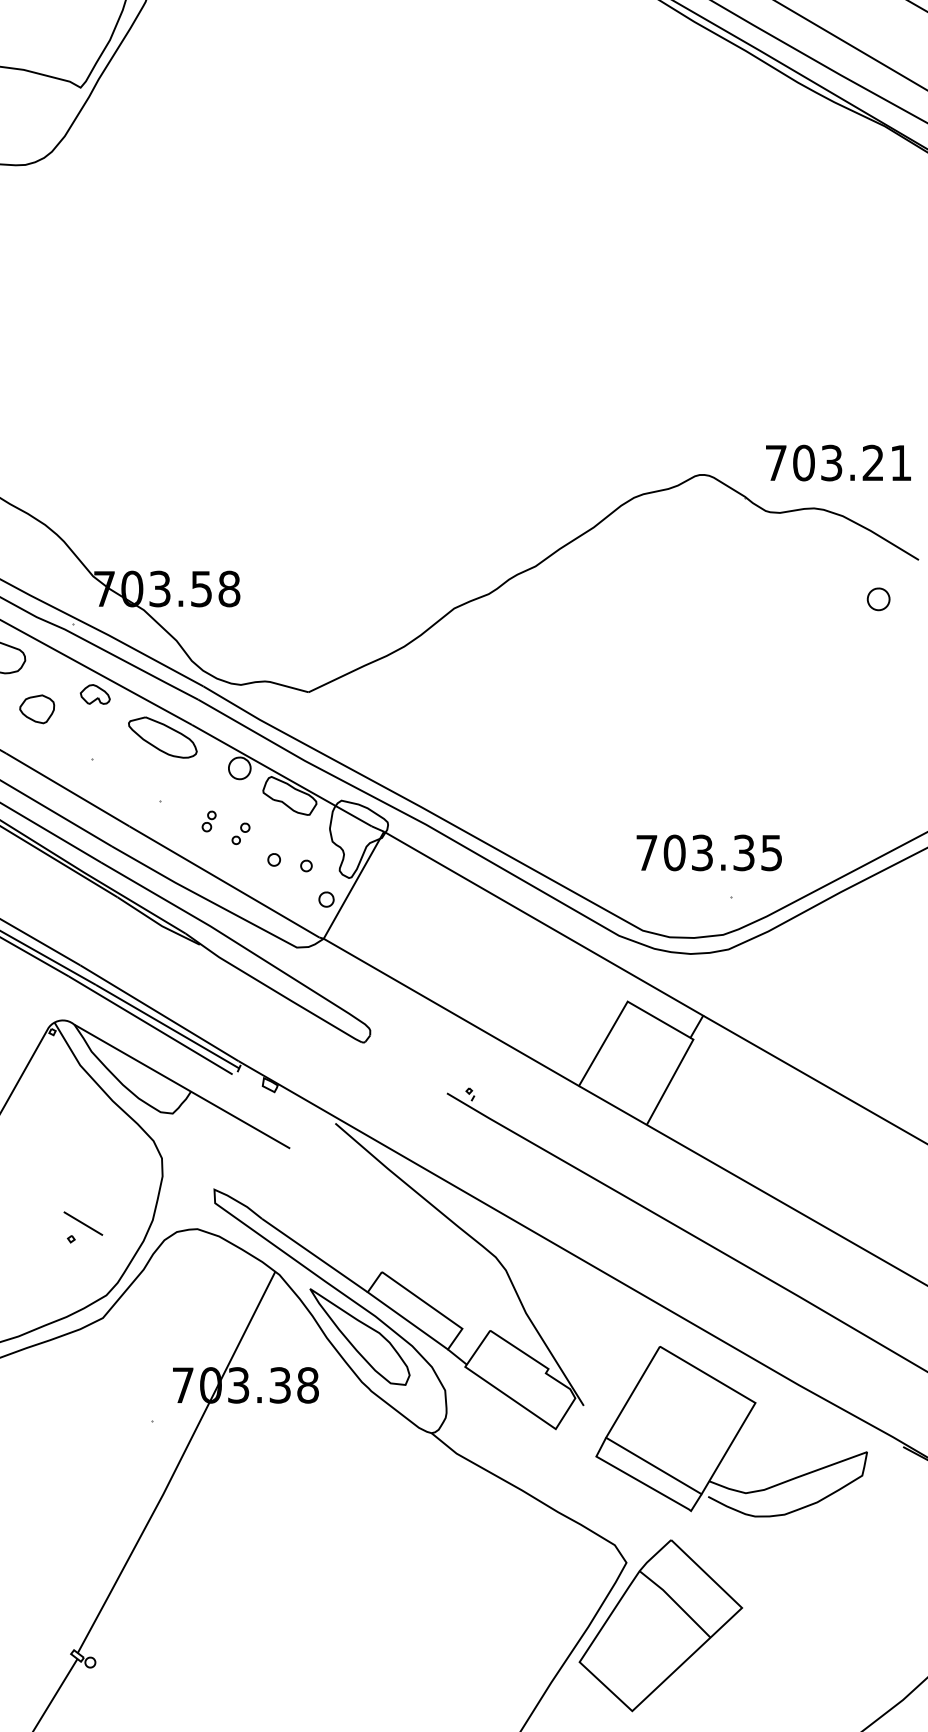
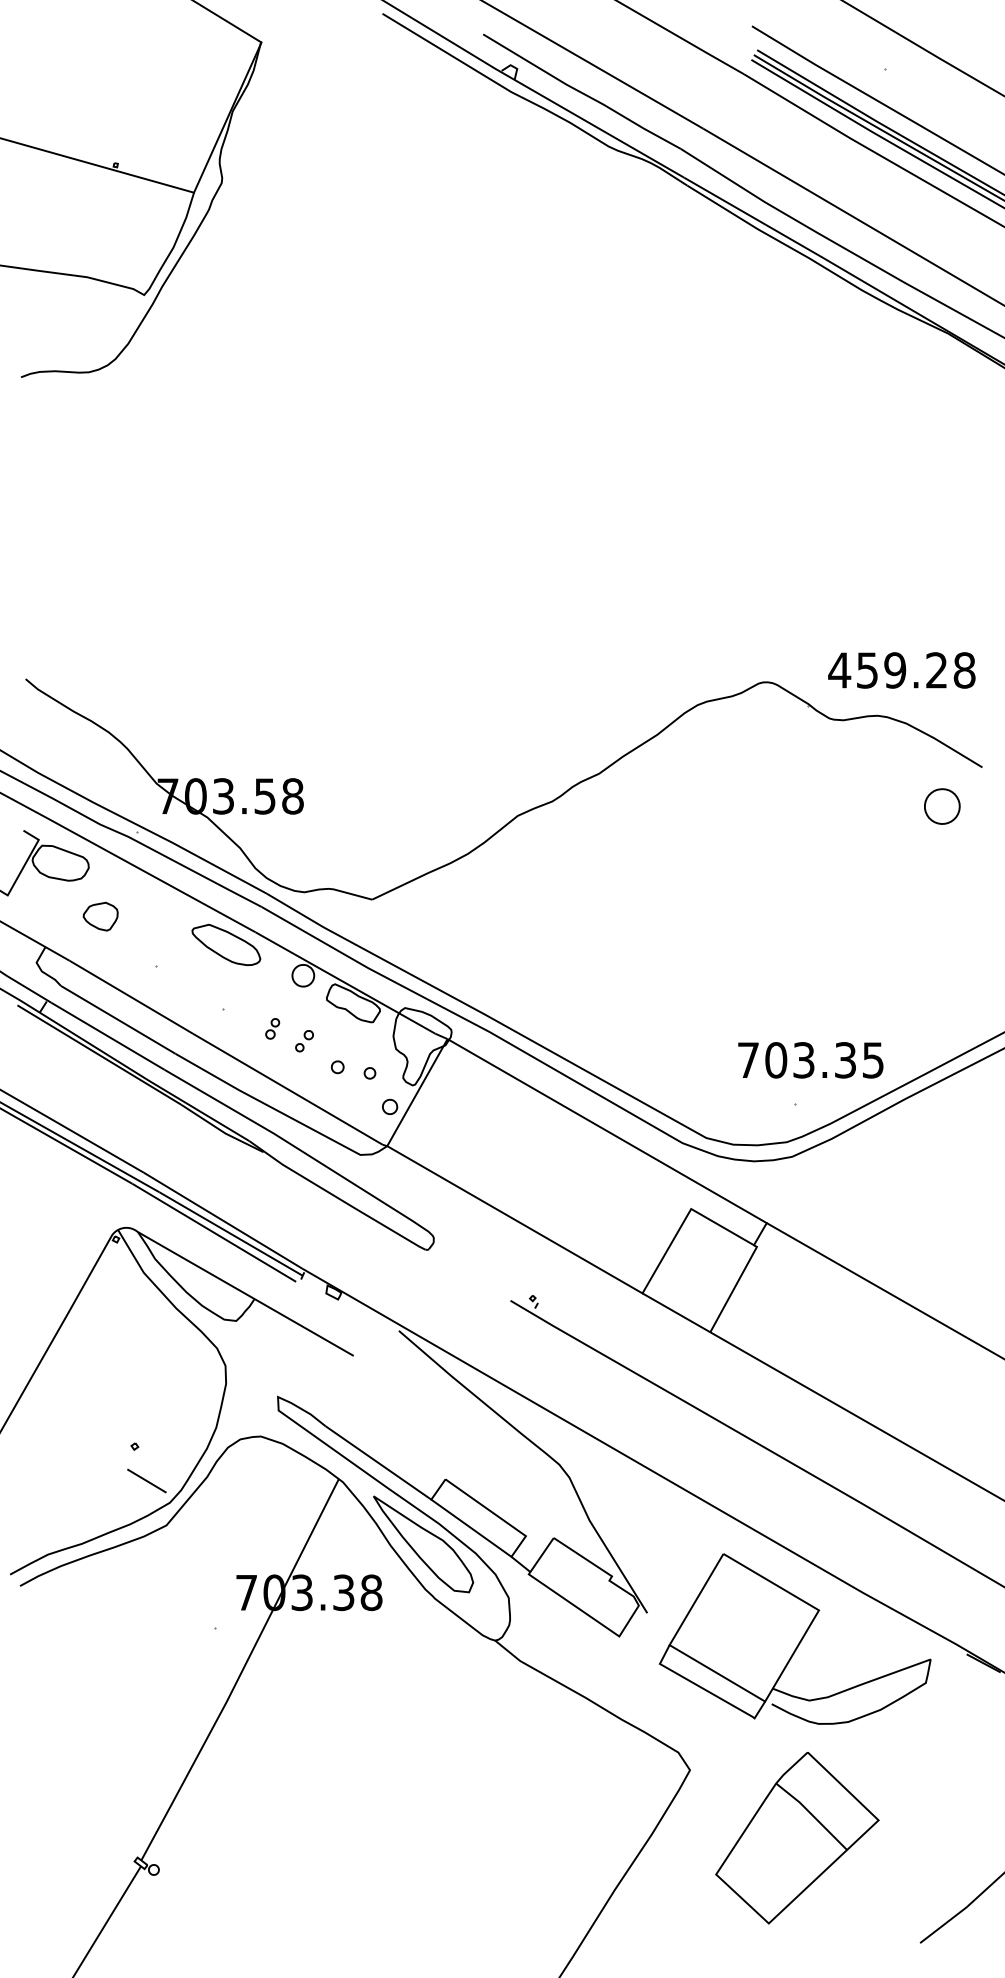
text: (837, 463) -> (901, 670), 703.21 -> 459.28
part: (877, 599) -> (941, 806), size x1.6
part: (94, 694) -> (158, 901), removed
text: (708, 853) -> (810, 1060), moved
line: (82, 1223) -> (146, 1480), moved
part: (660, 1626) -> (797, 1838), moved

